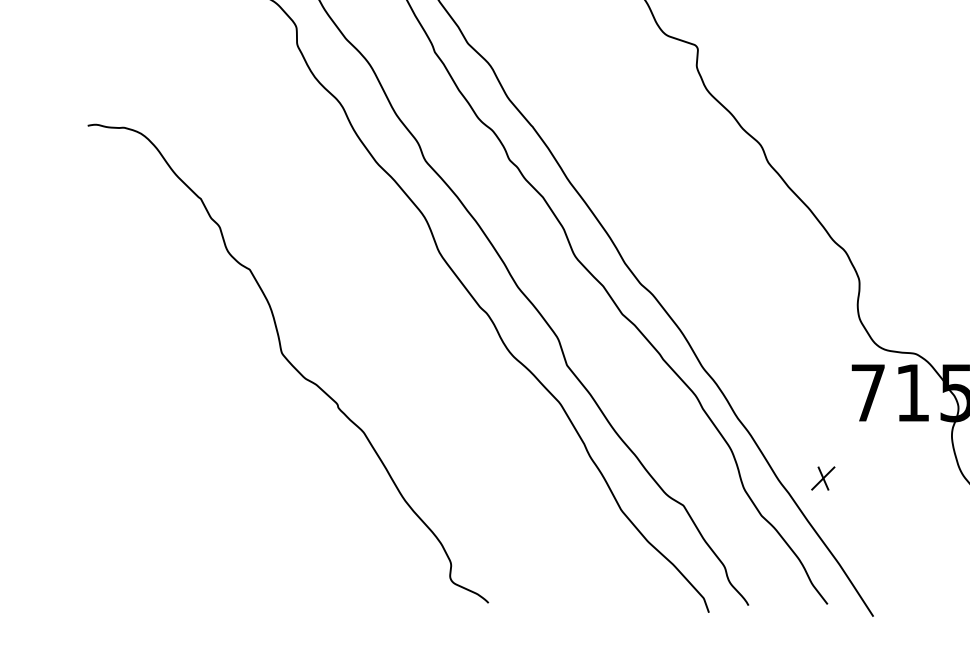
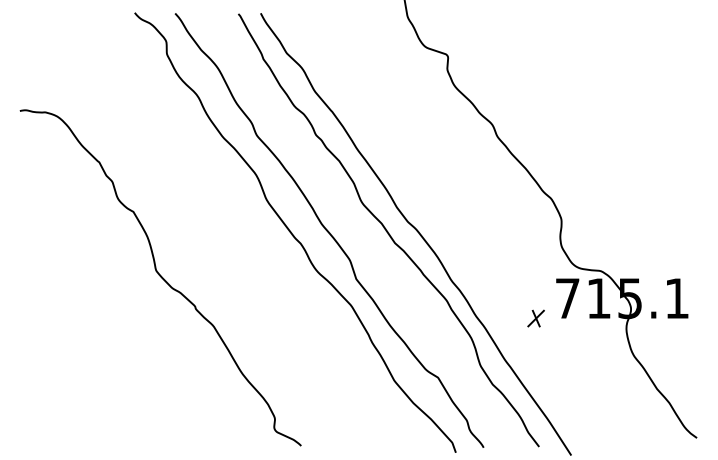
part: (822, 478) -> (535, 318), moved

